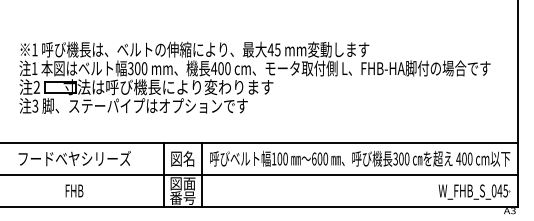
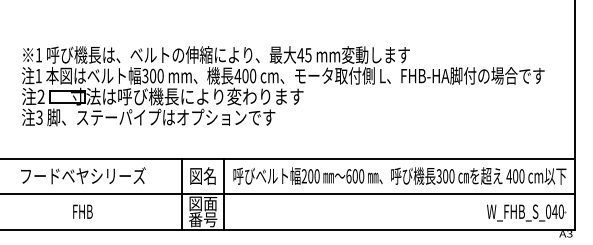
text: (273, 159) -> (303, 176), 100 -> 200
text: (504, 190) -> (560, 211), W_FHB_S_045 -> W_FHB_S_040

